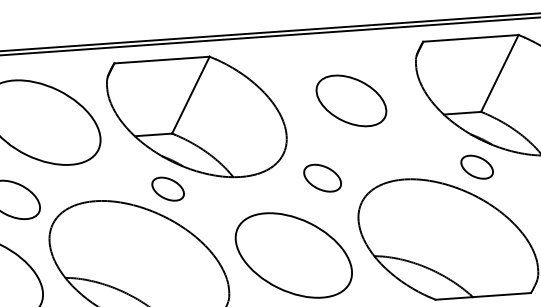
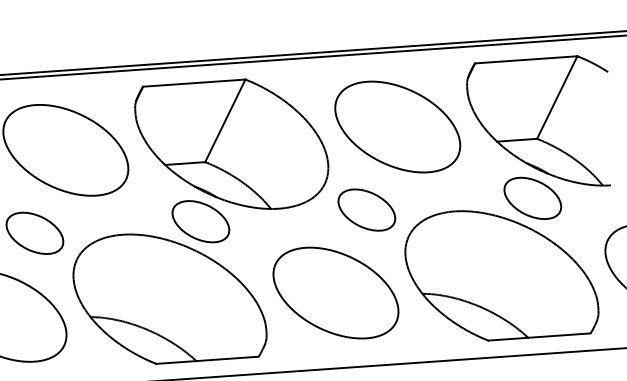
part: (351, 100) -> (397, 126), size x1.67
part: (476, 166) -> (532, 197), size x1.67
part: (322, 177) -> (366, 209), size x1.43
part: (167, 188) -> (200, 221), size x1.67

